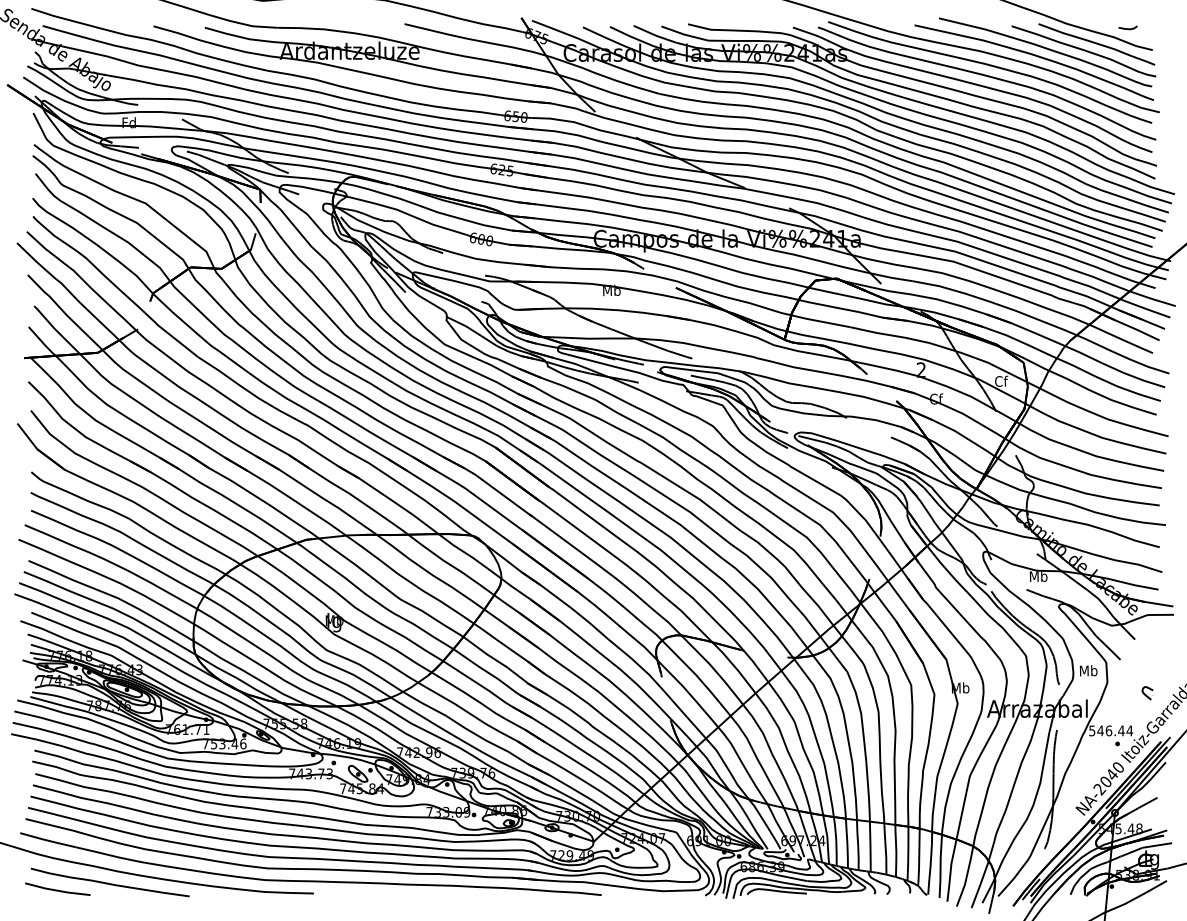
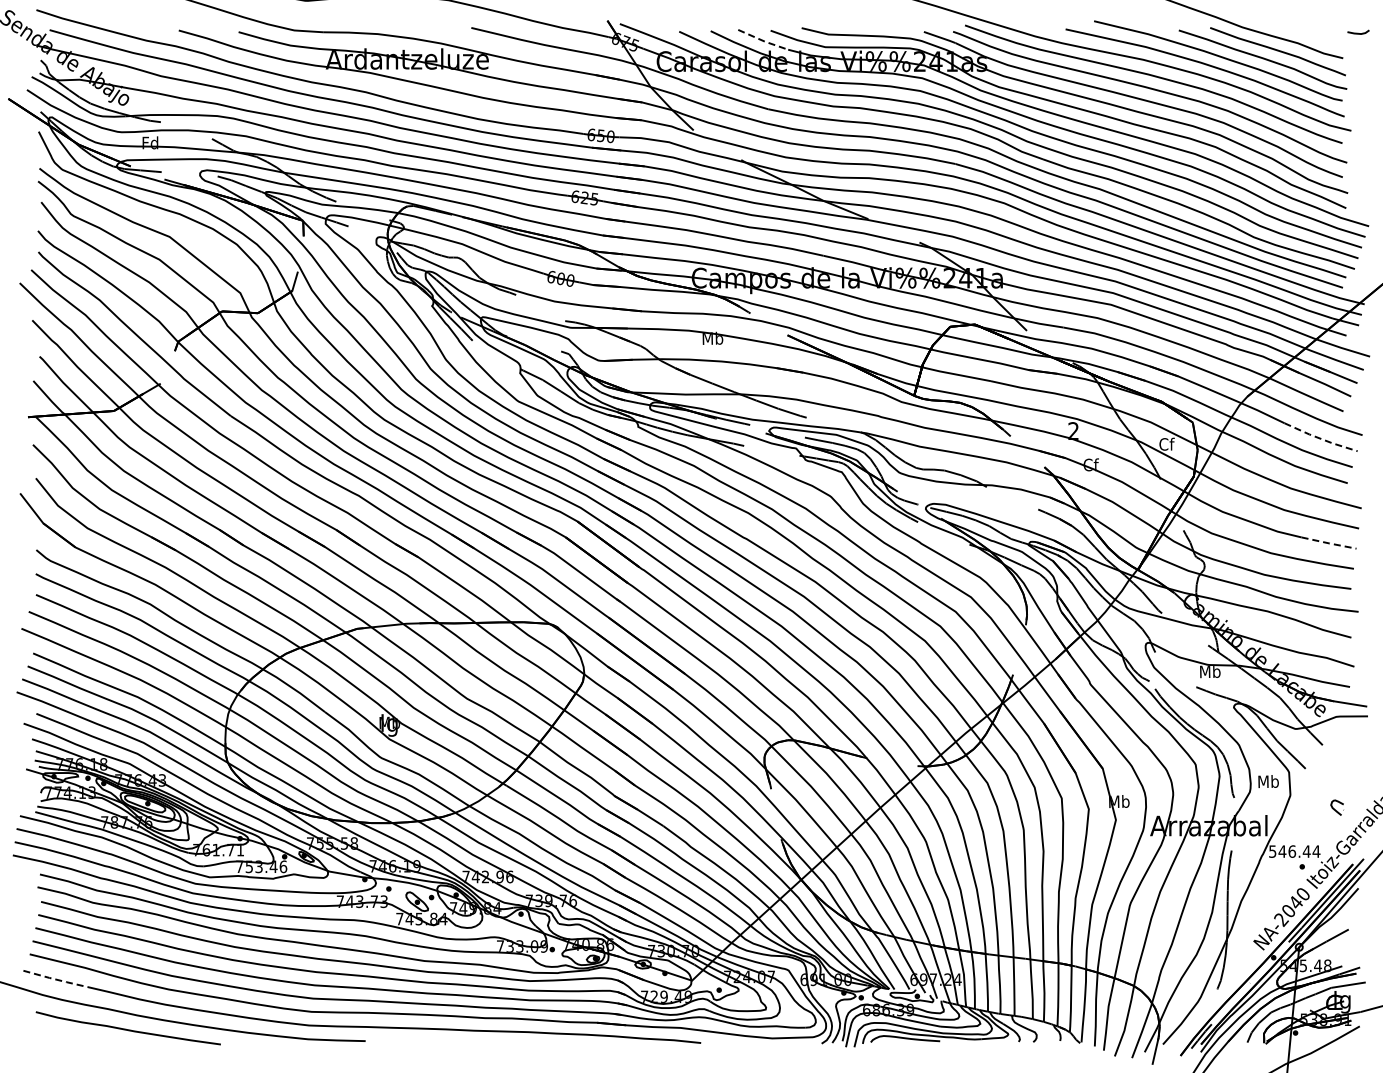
line: (1128, 28) -> (1358, 32), moved
line: (655, 34) -> (763, 40), solid -> dashed
line: (1133, 376) -> (1320, 438), solid -> dashed
line: (1140, 466) -> (1329, 543), solid -> dashed
line: (48, 840) -> (56, 979), solid -> dashed
line: (57, 889) -> (66, 1036), removed

